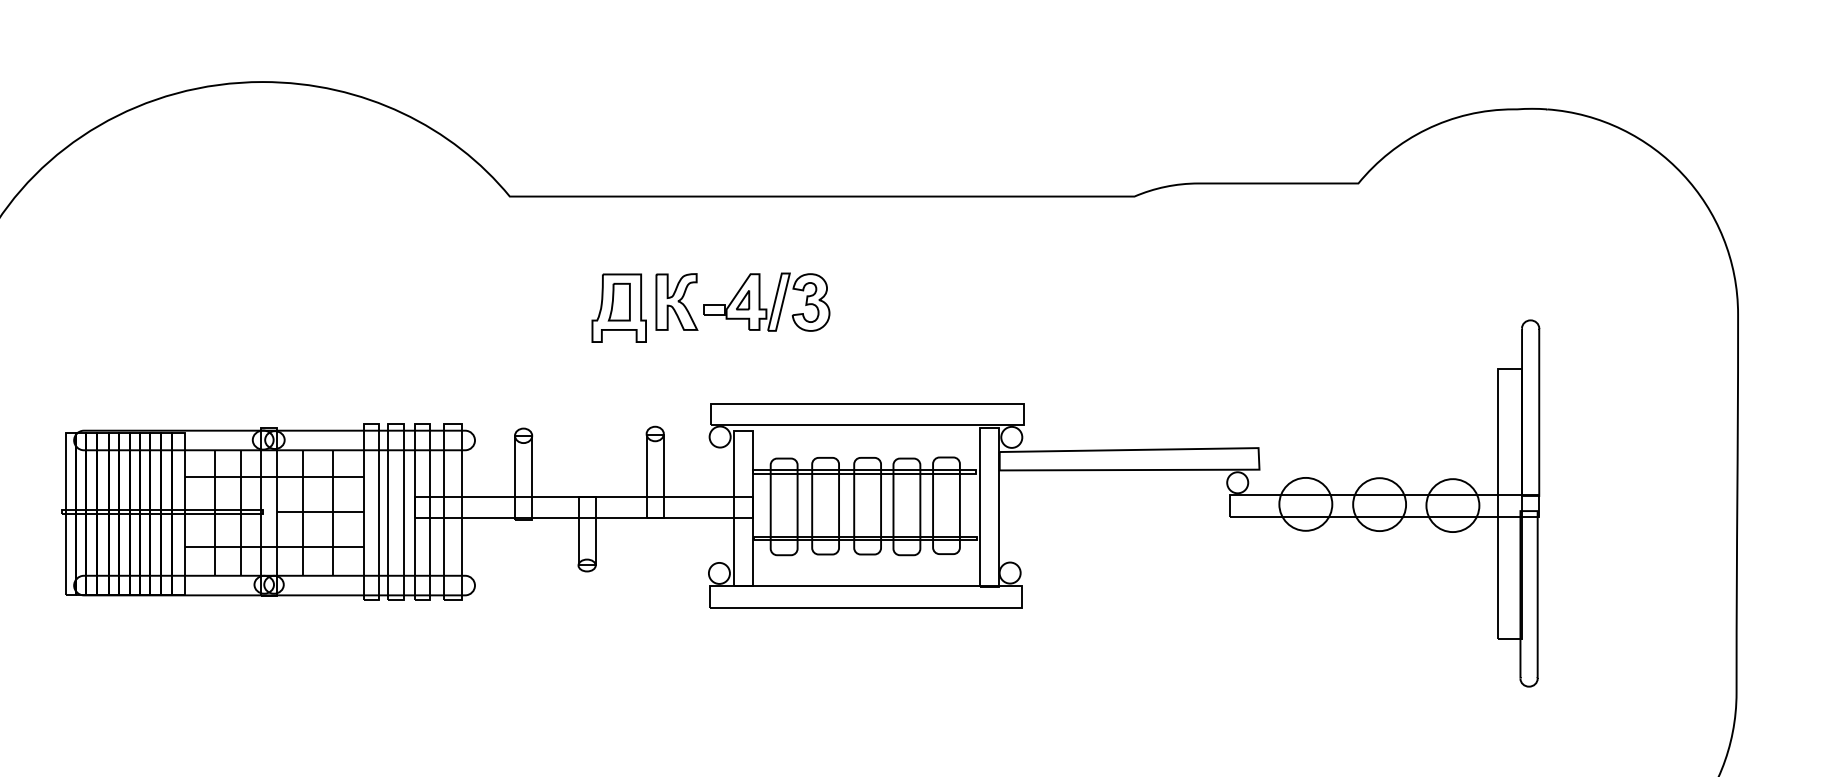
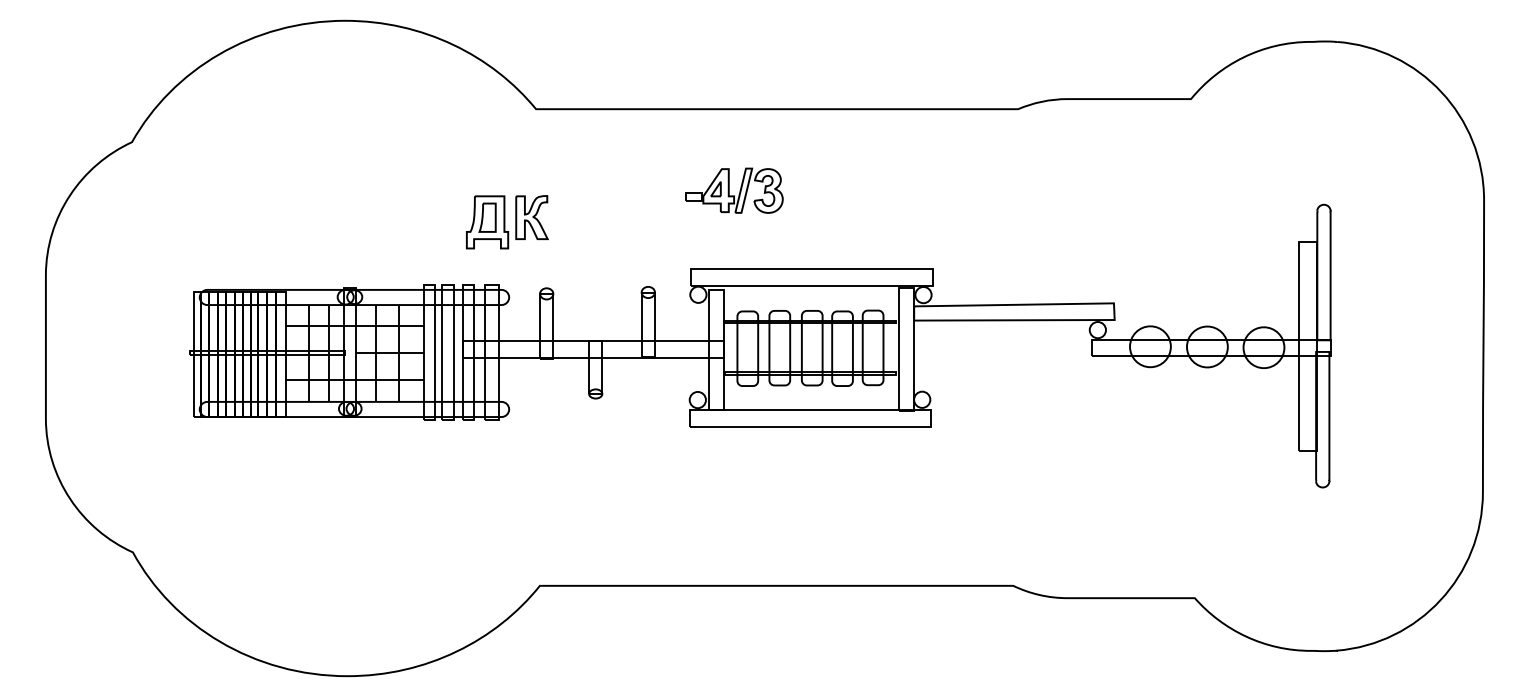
part: (645, 308) -> (507, 222), moved

